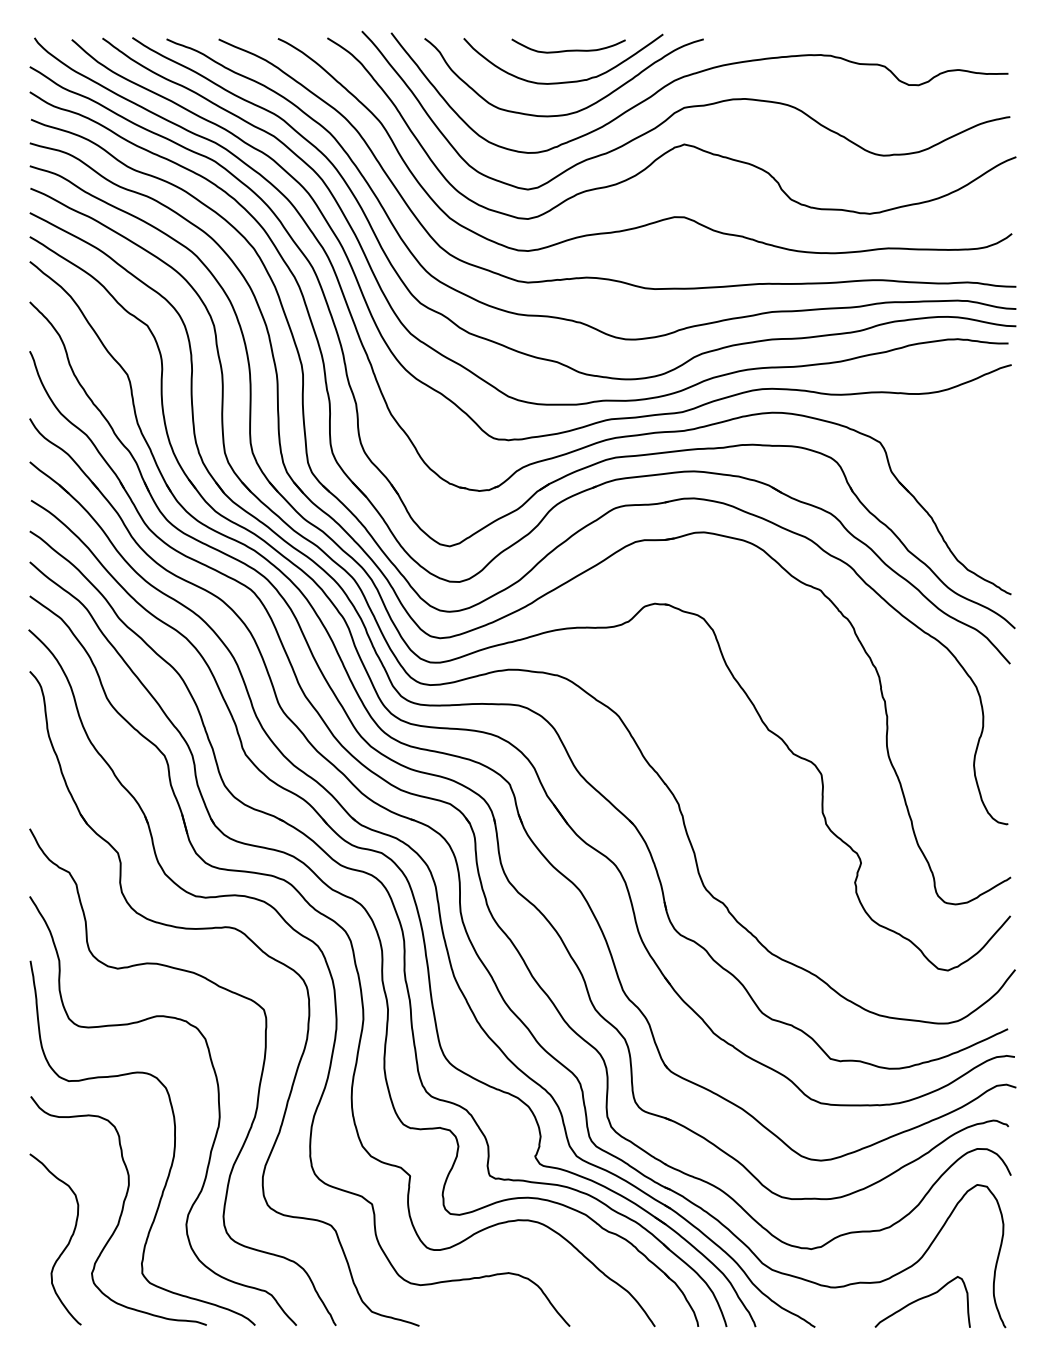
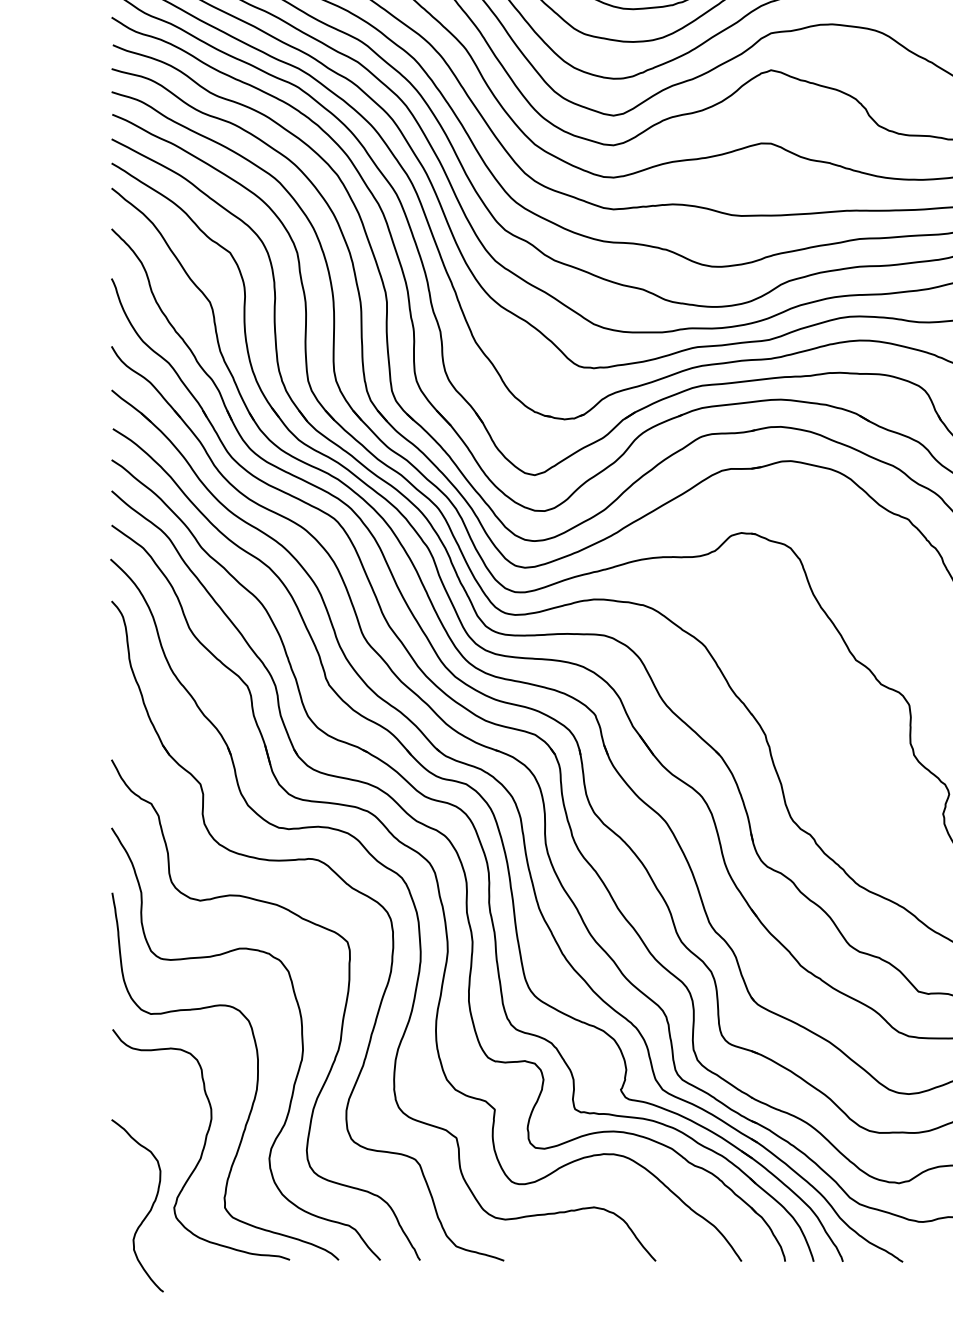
curve: (65, 1246) -> (147, 1212), moved

